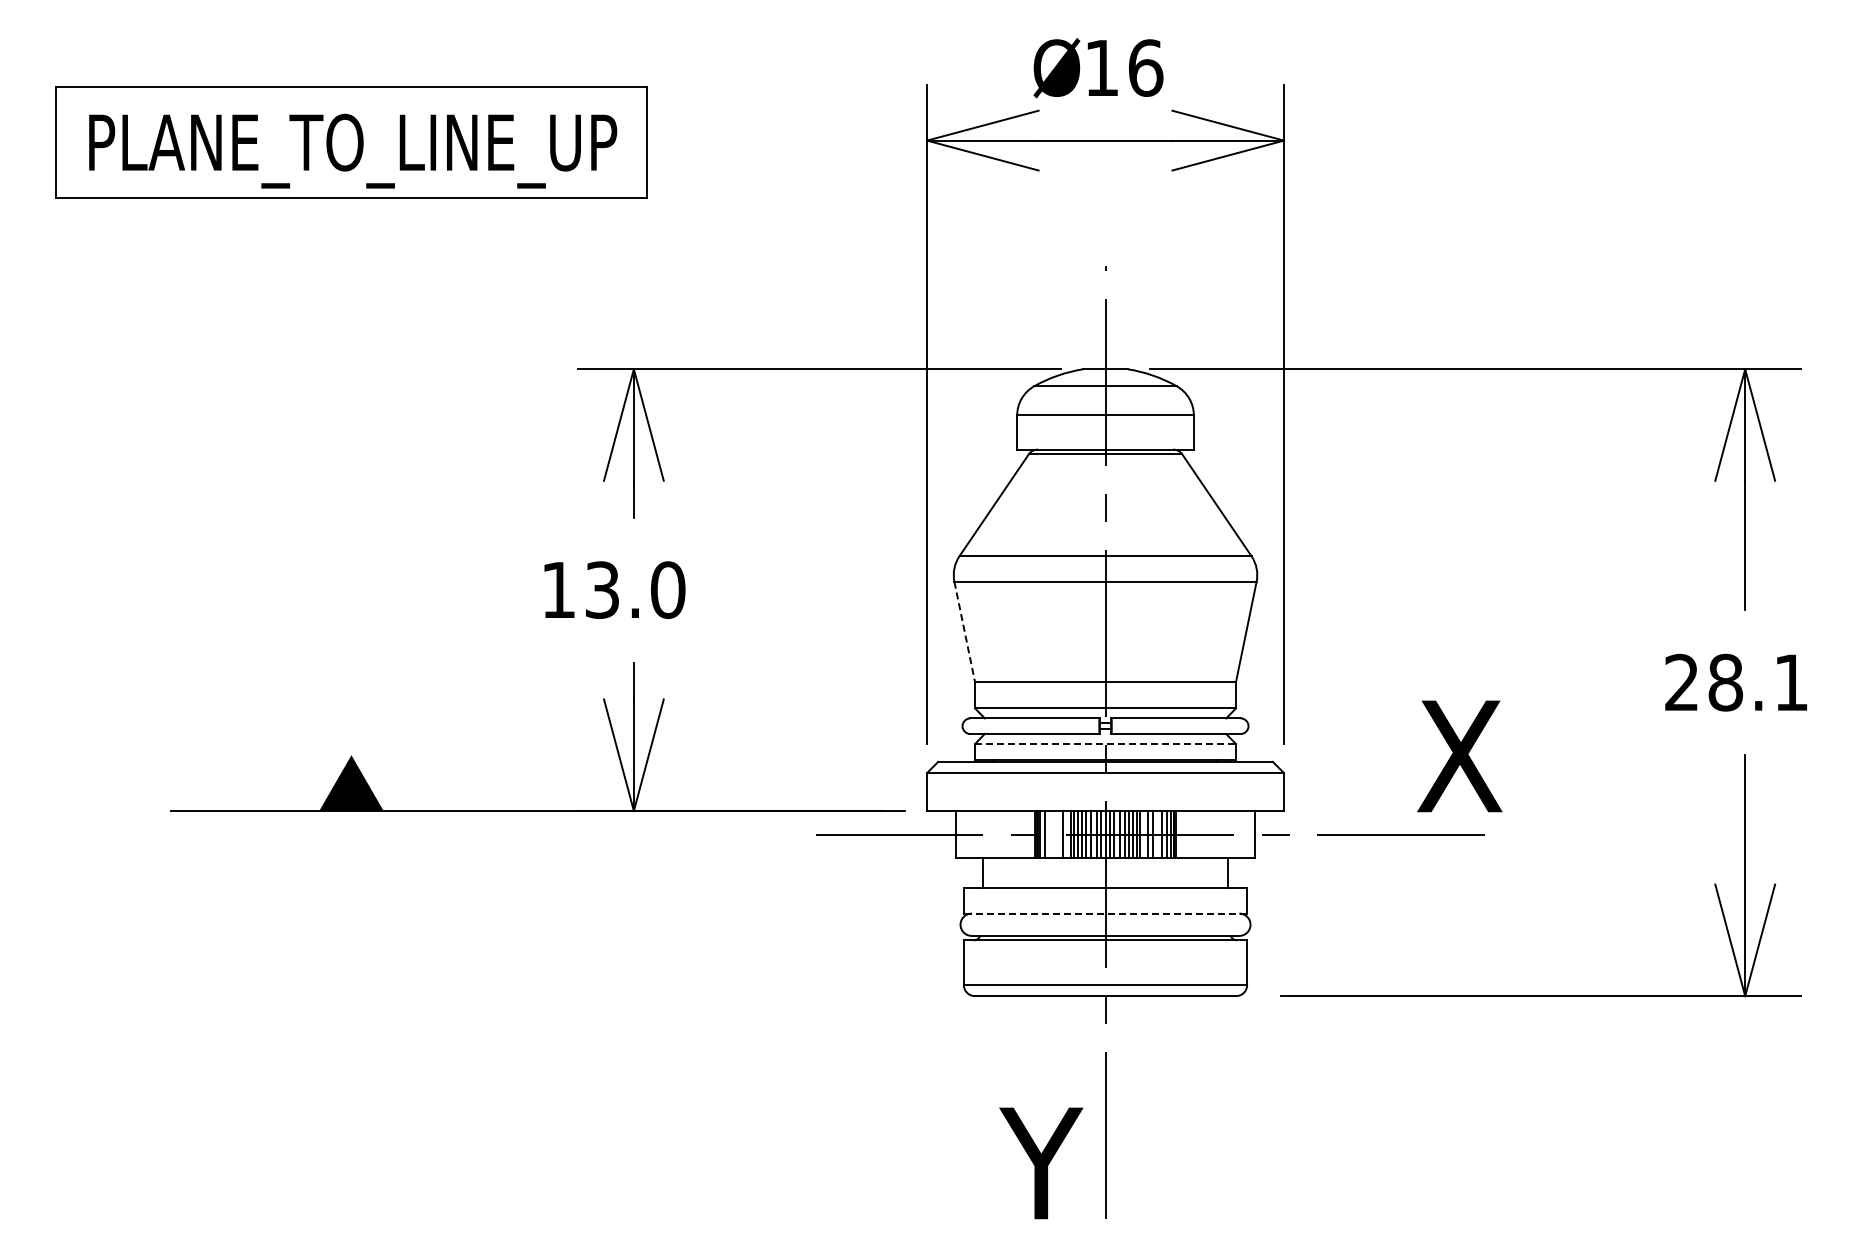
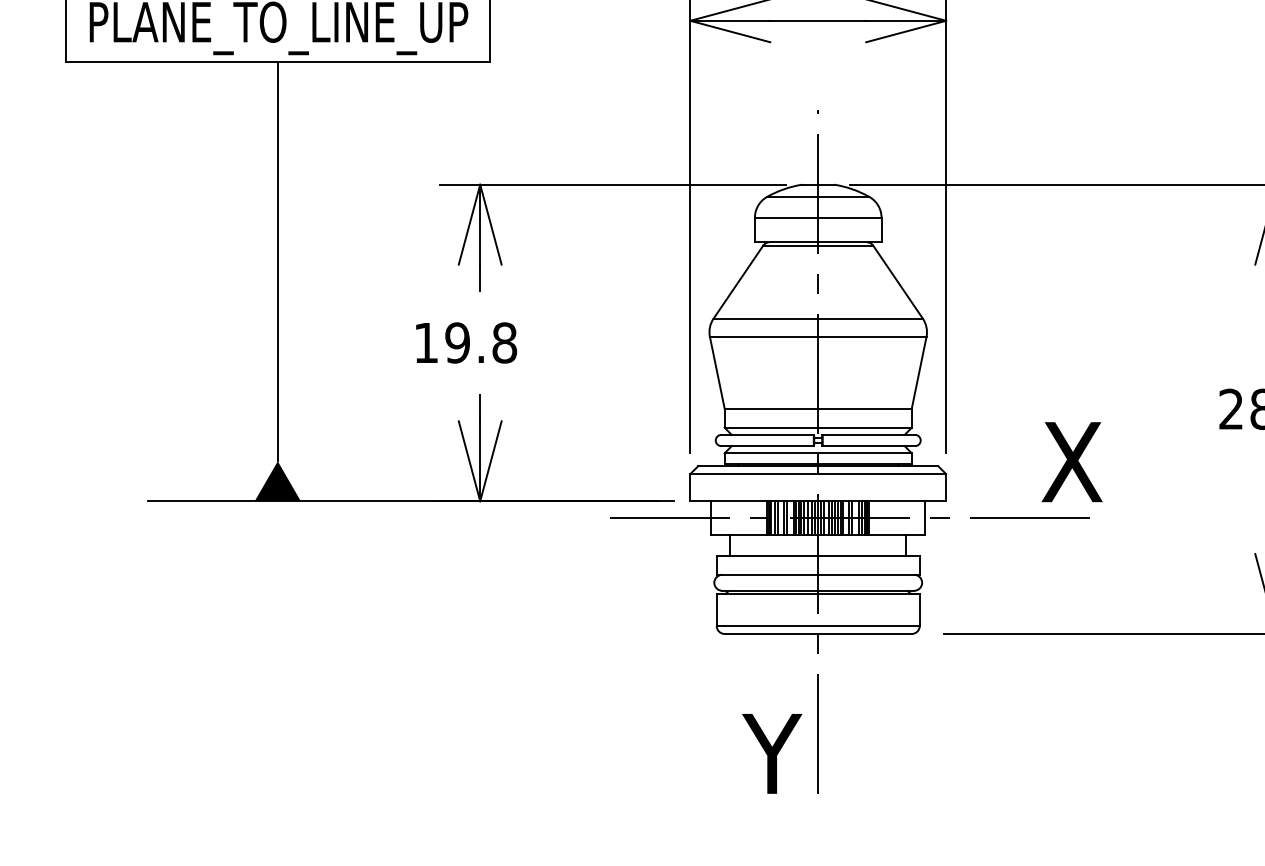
line: (351, 476) -> (277, 261), added
text: (635, 589) -> (481, 342), 13.0 -> 19.8
line: (964, 632) -> (717, 373), dashed -> solid
line: (1105, 744) -> (818, 453), dashed -> solid
line: (1049, 834) -> (778, 518), added
line: (1058, 834) -> (784, 518), added
line: (1105, 913) -> (818, 574), dashed -> solid

